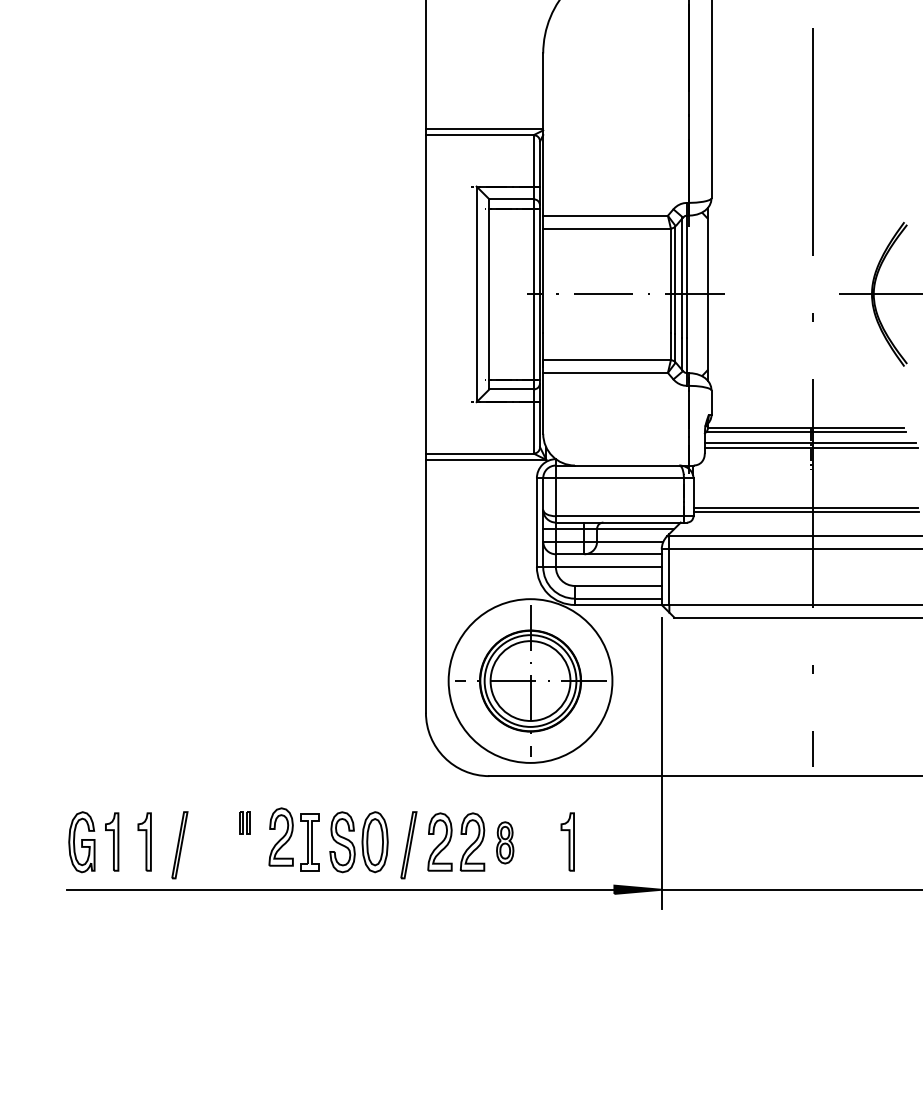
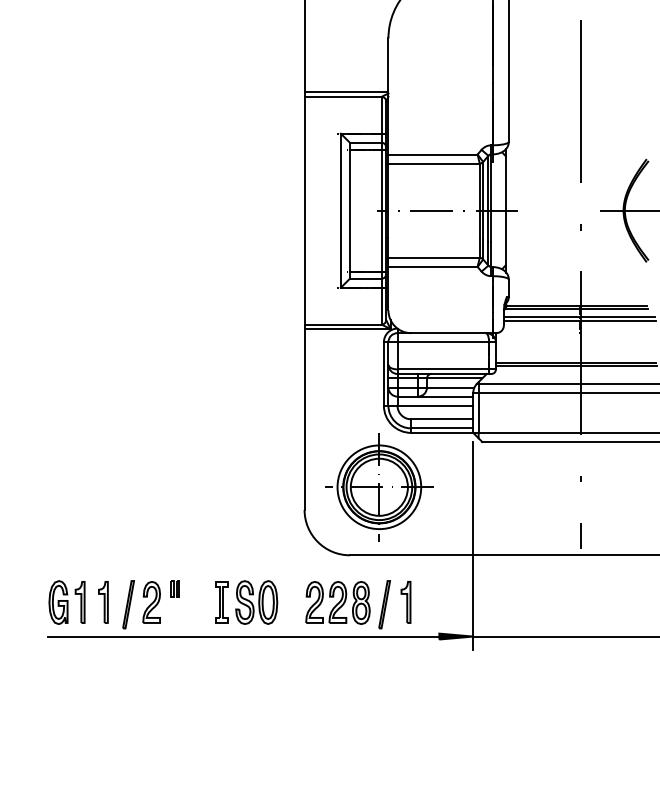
circle: (530, 680) -> (379, 486), size x0.71
part: (280, 836) -> (151, 602), moved
part: (504, 842) -> (360, 602), size x1.43
part: (408, 845) -> (384, 604), moved

